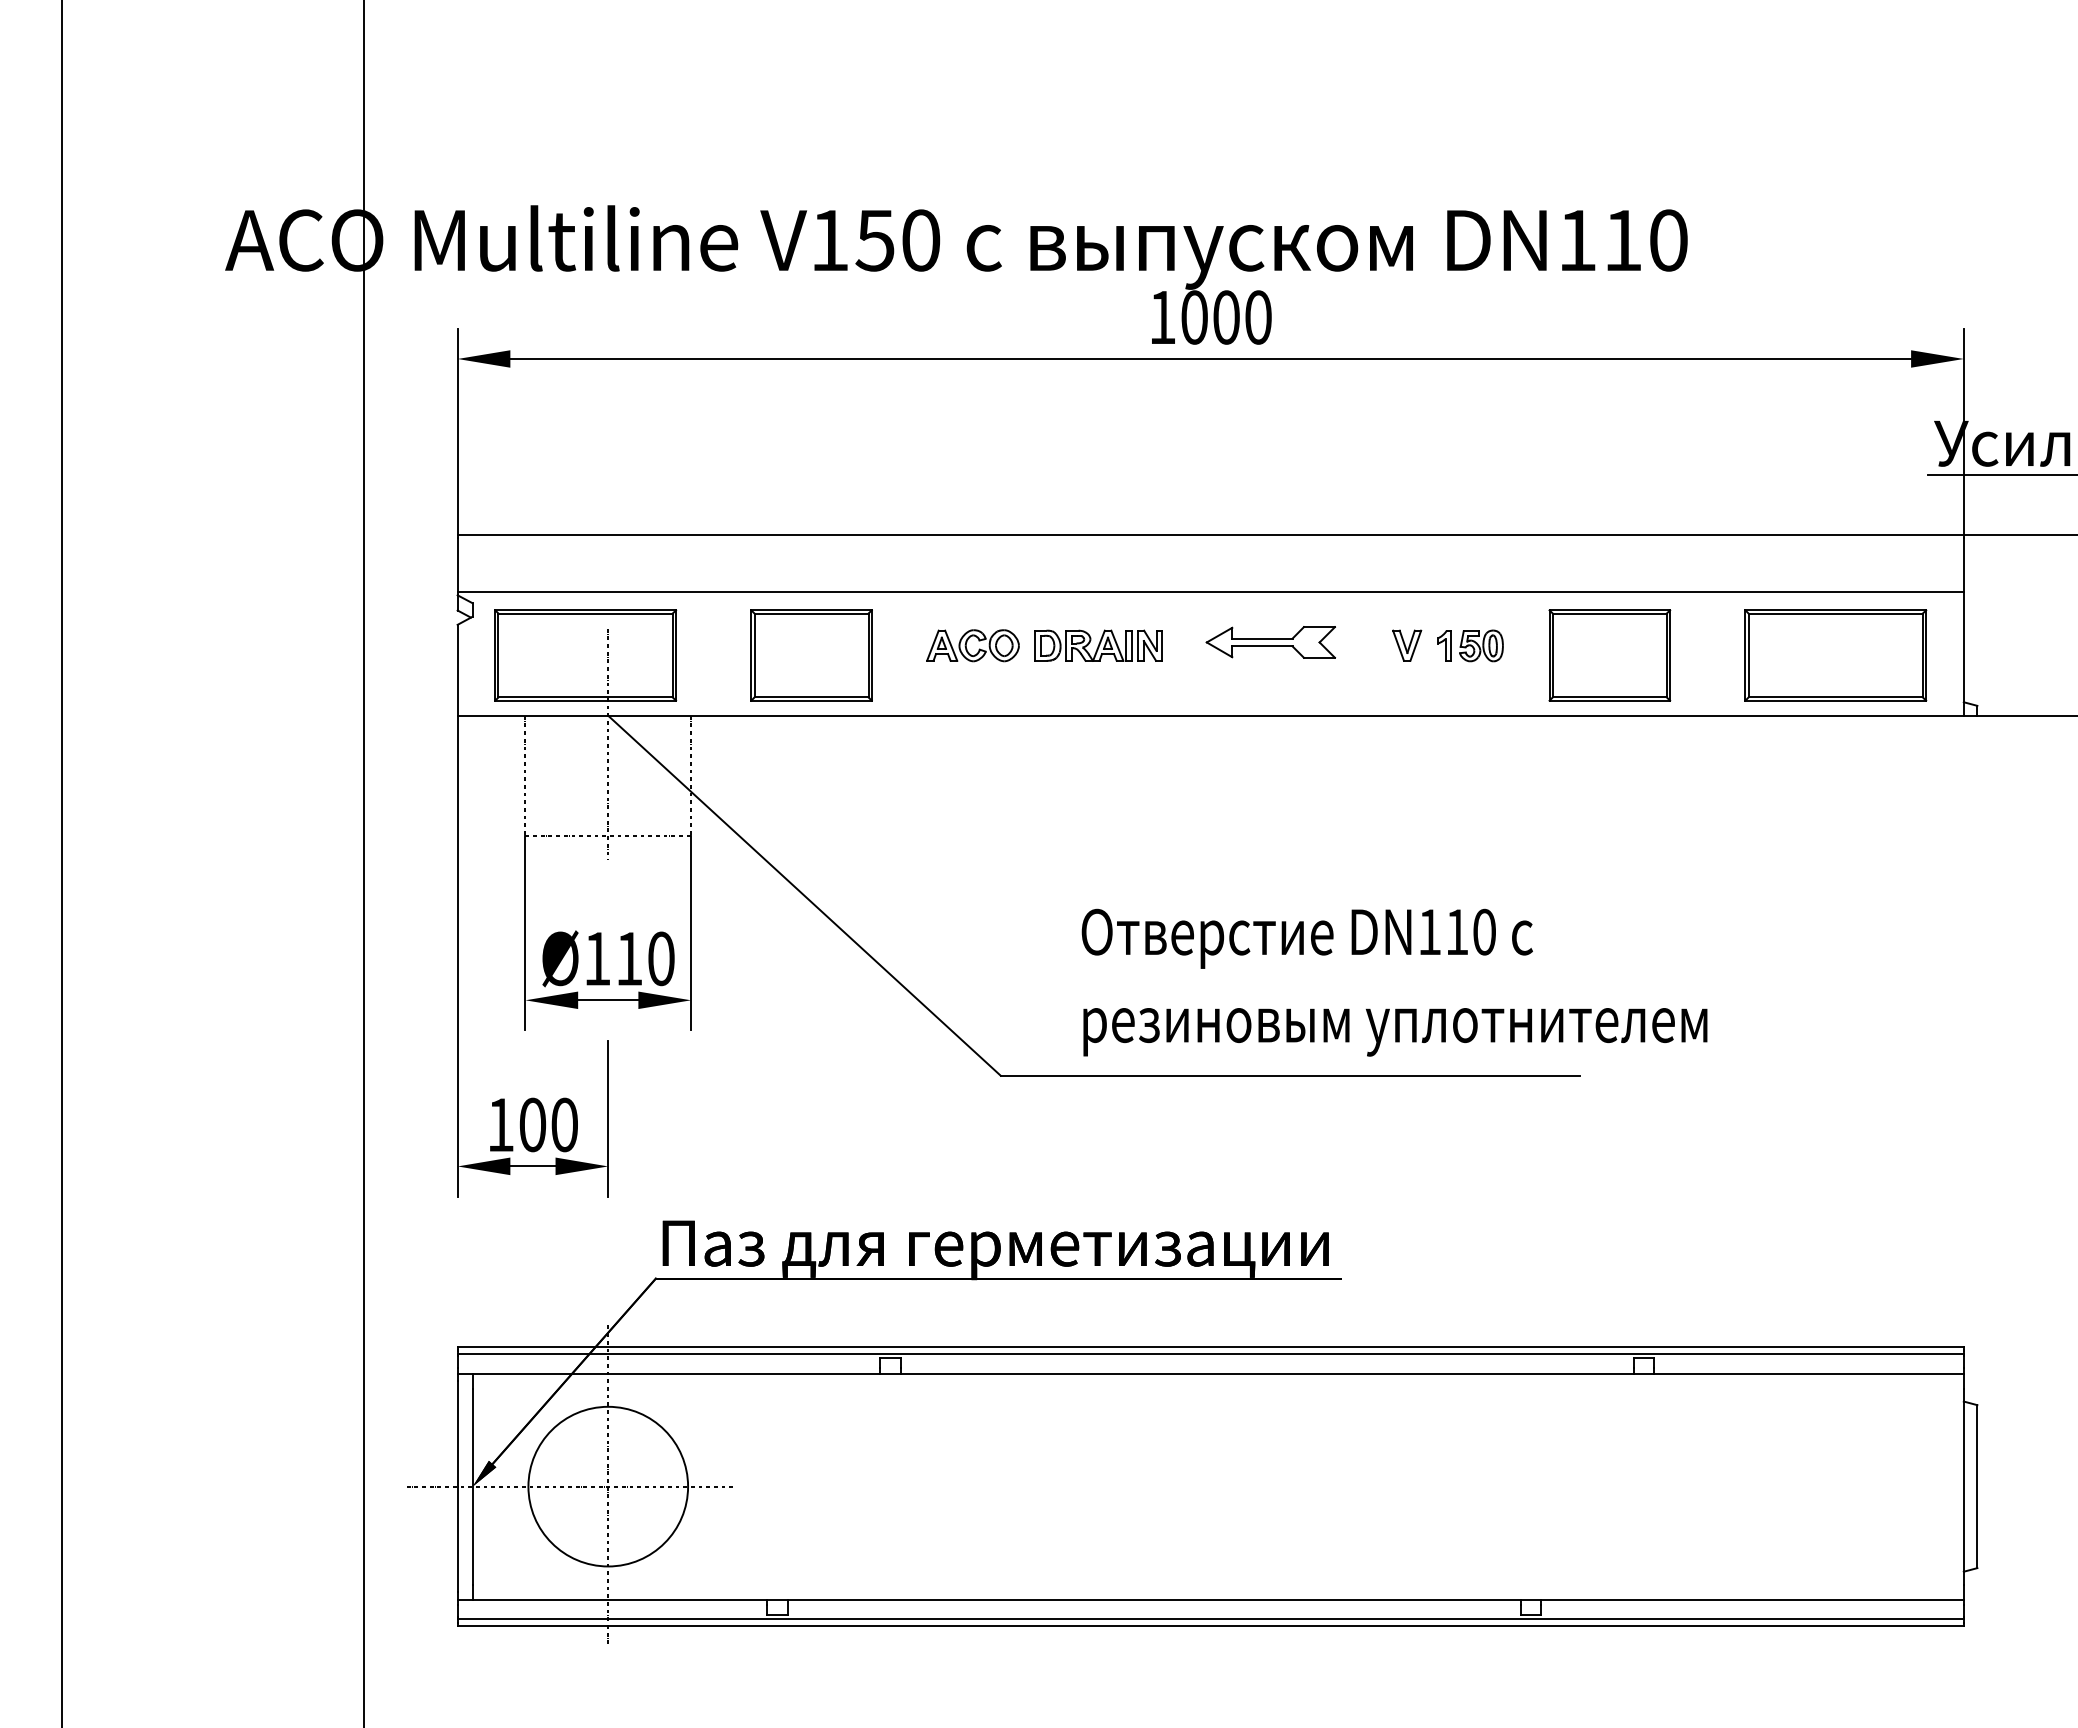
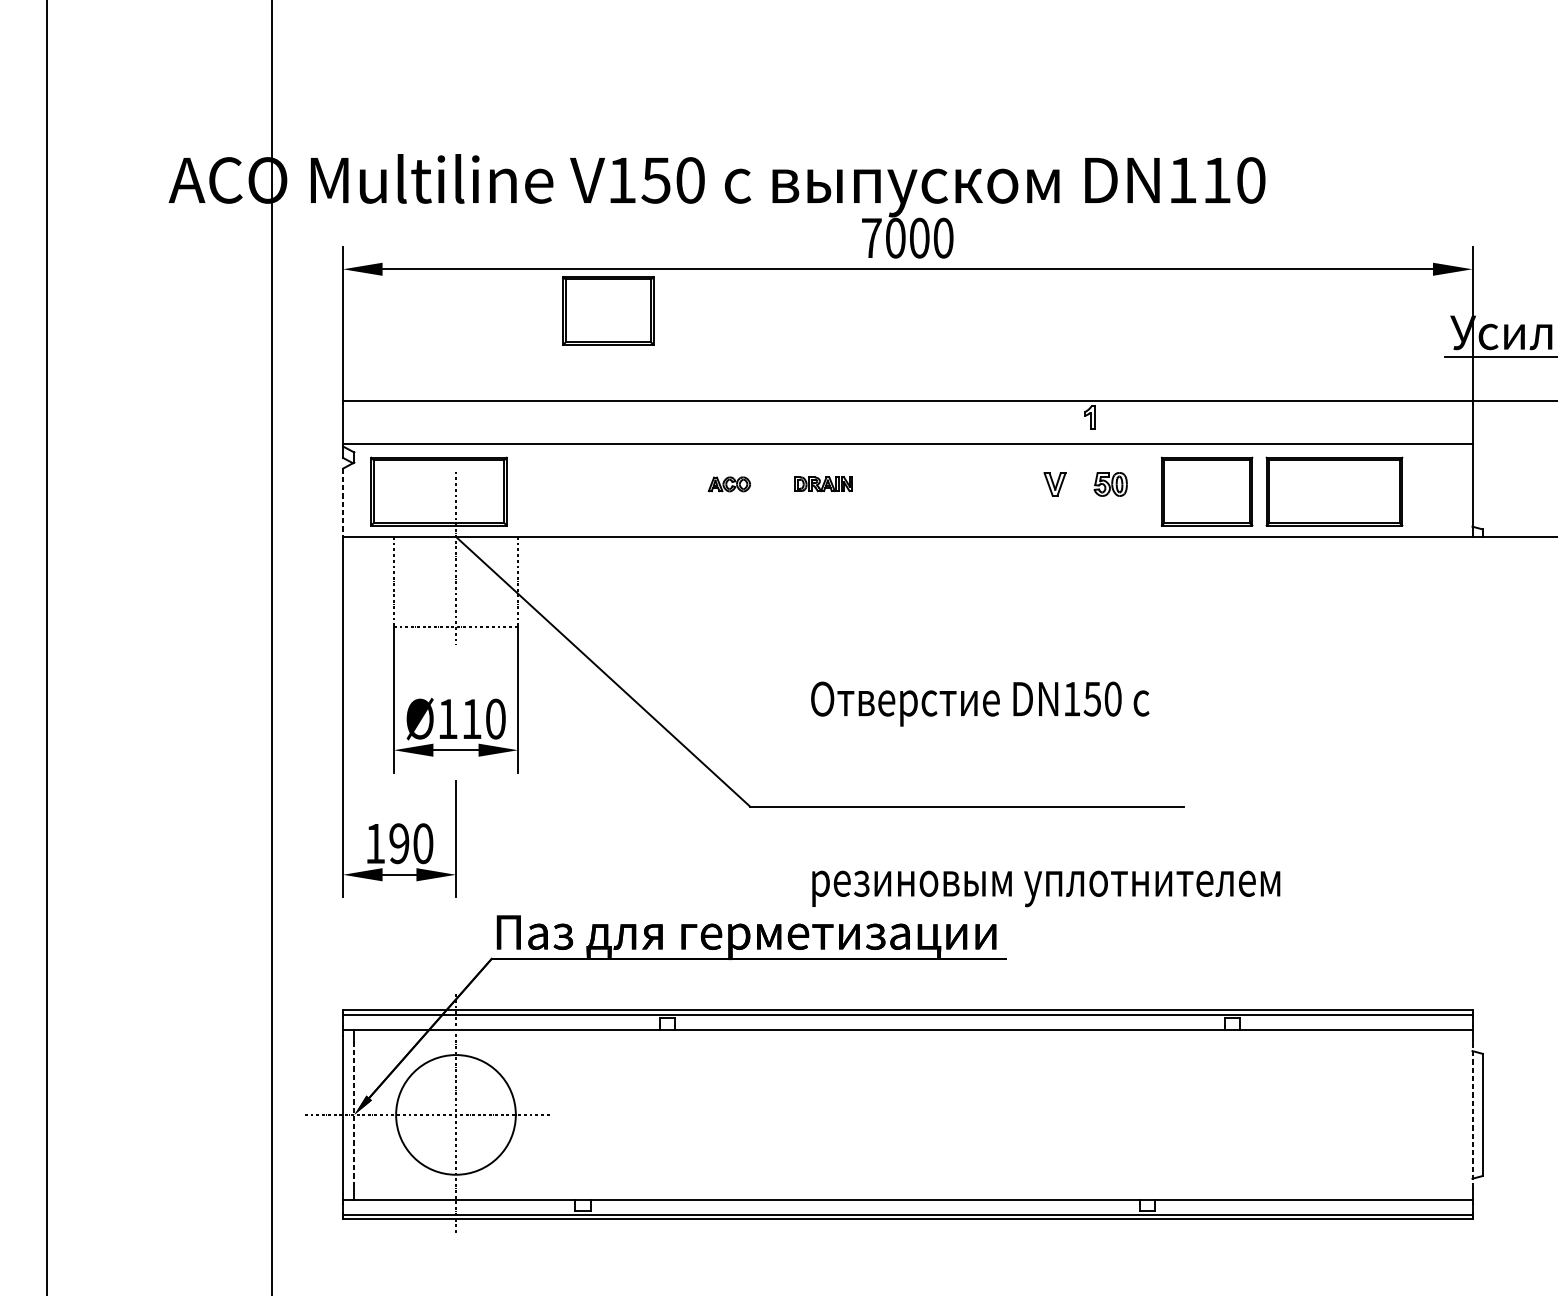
text: (1162, 317) -> (871, 238), 1000 -> 7000
part: (1270, 642) -> (952, 481), removed
part: (972, 645) -> (729, 484), size x0.6
part: (1098, 645) -> (823, 484), size x0.6
part: (1444, 645) -> (1089, 417), moved
part: (811, 655) -> (608, 310), moved
part: (1835, 655) -> (1334, 491), moved
line: (457, 670) -> (342, 502), solid -> dashed
text: (1456, 932) -> (1092, 699), DN110 -> DN150
text: (1395, 1032) -> (1046, 889), moved
text: (532, 1124) -> (399, 843), 100 -> 190
line: (472, 1486) -> (354, 1114), solid -> dashed
line: (1963, 1486) -> (1472, 1114), solid -> dashed

